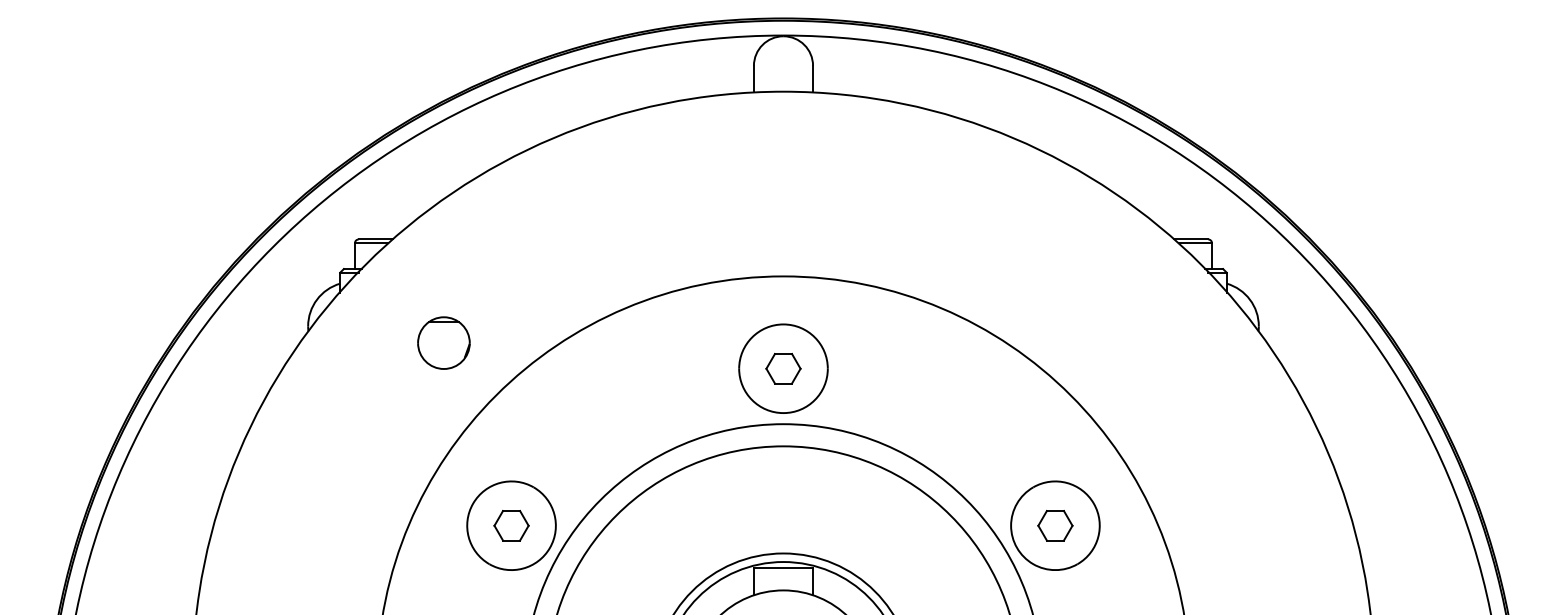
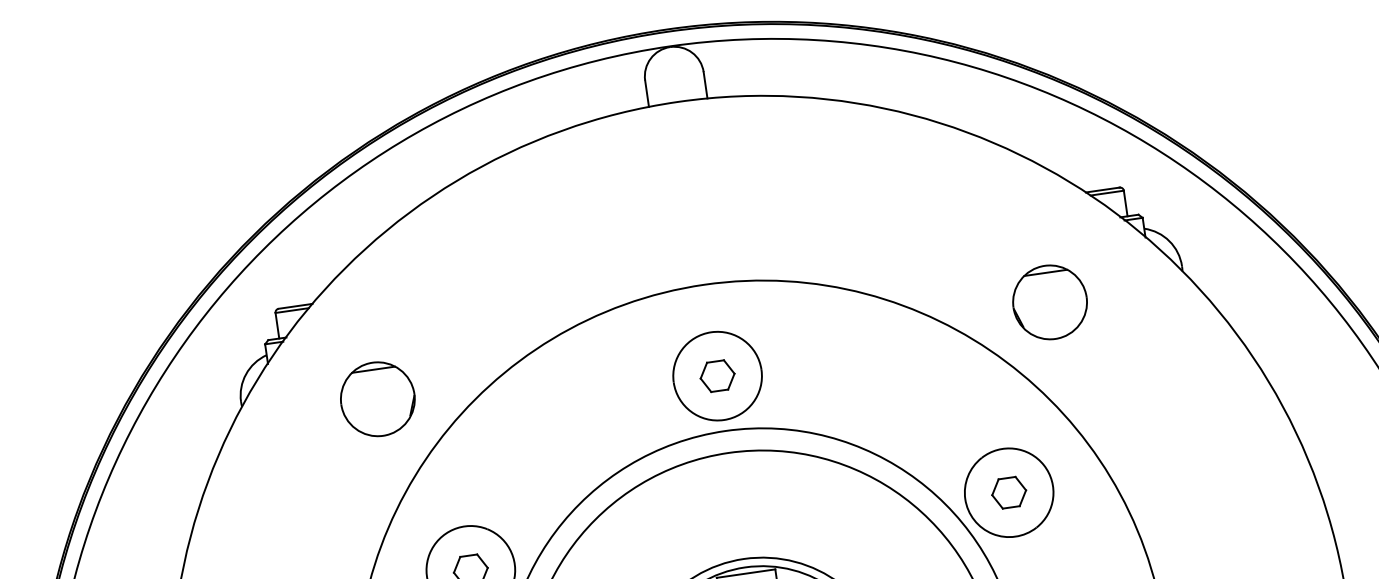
part: (443, 342) -> (377, 398), size x1.43
part: (1122, 342) -> (1049, 301), added

